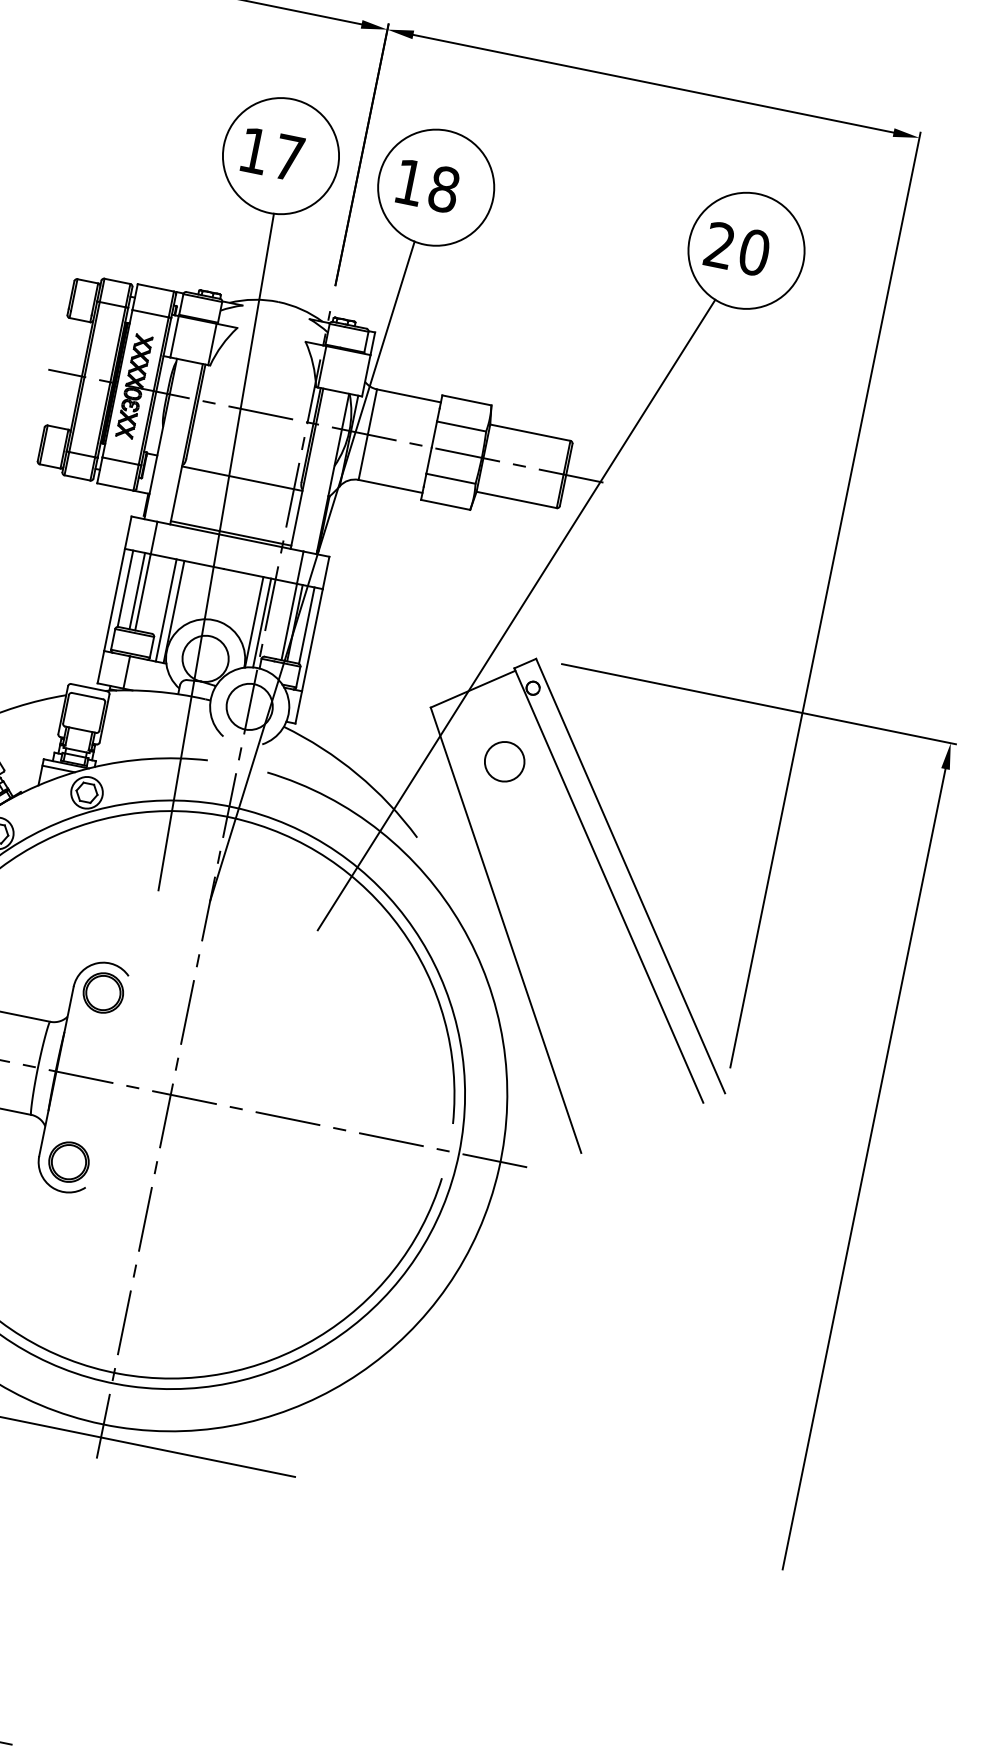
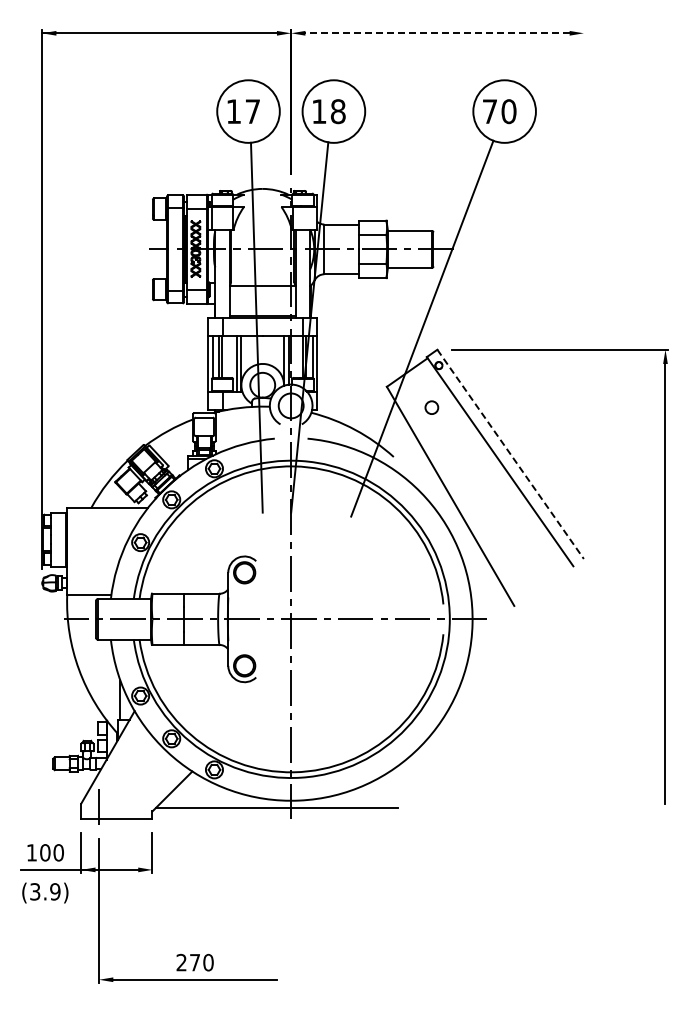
line: (653, 84) -> (437, 33), solid -> dashed
text: (719, 245) -> (489, 111), 20 -> 70
line: (824, 599) -> (583, 287), removed
circle: (504, 761) -> (431, 407), size x0.6
line: (630, 876) -> (510, 454), solid -> dashed

